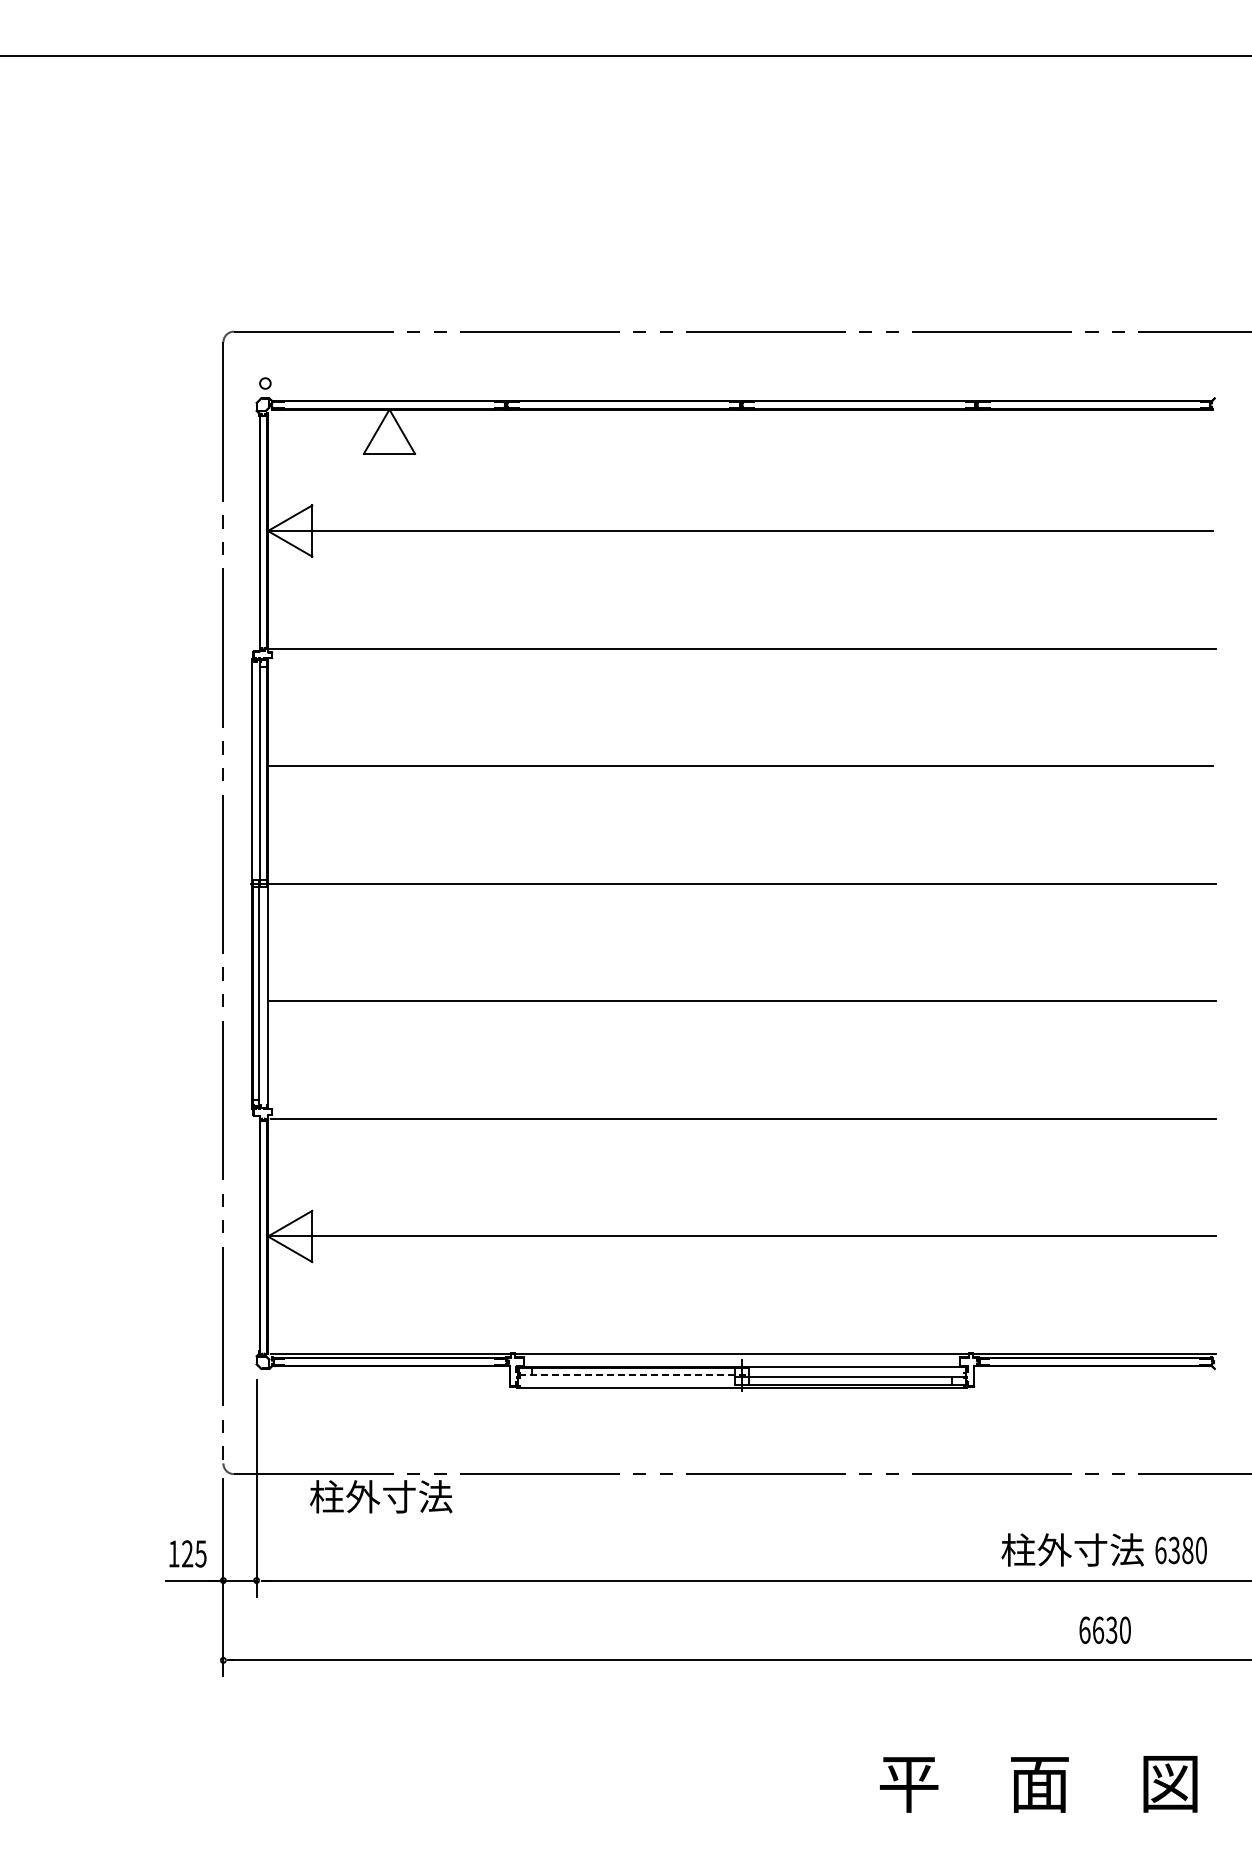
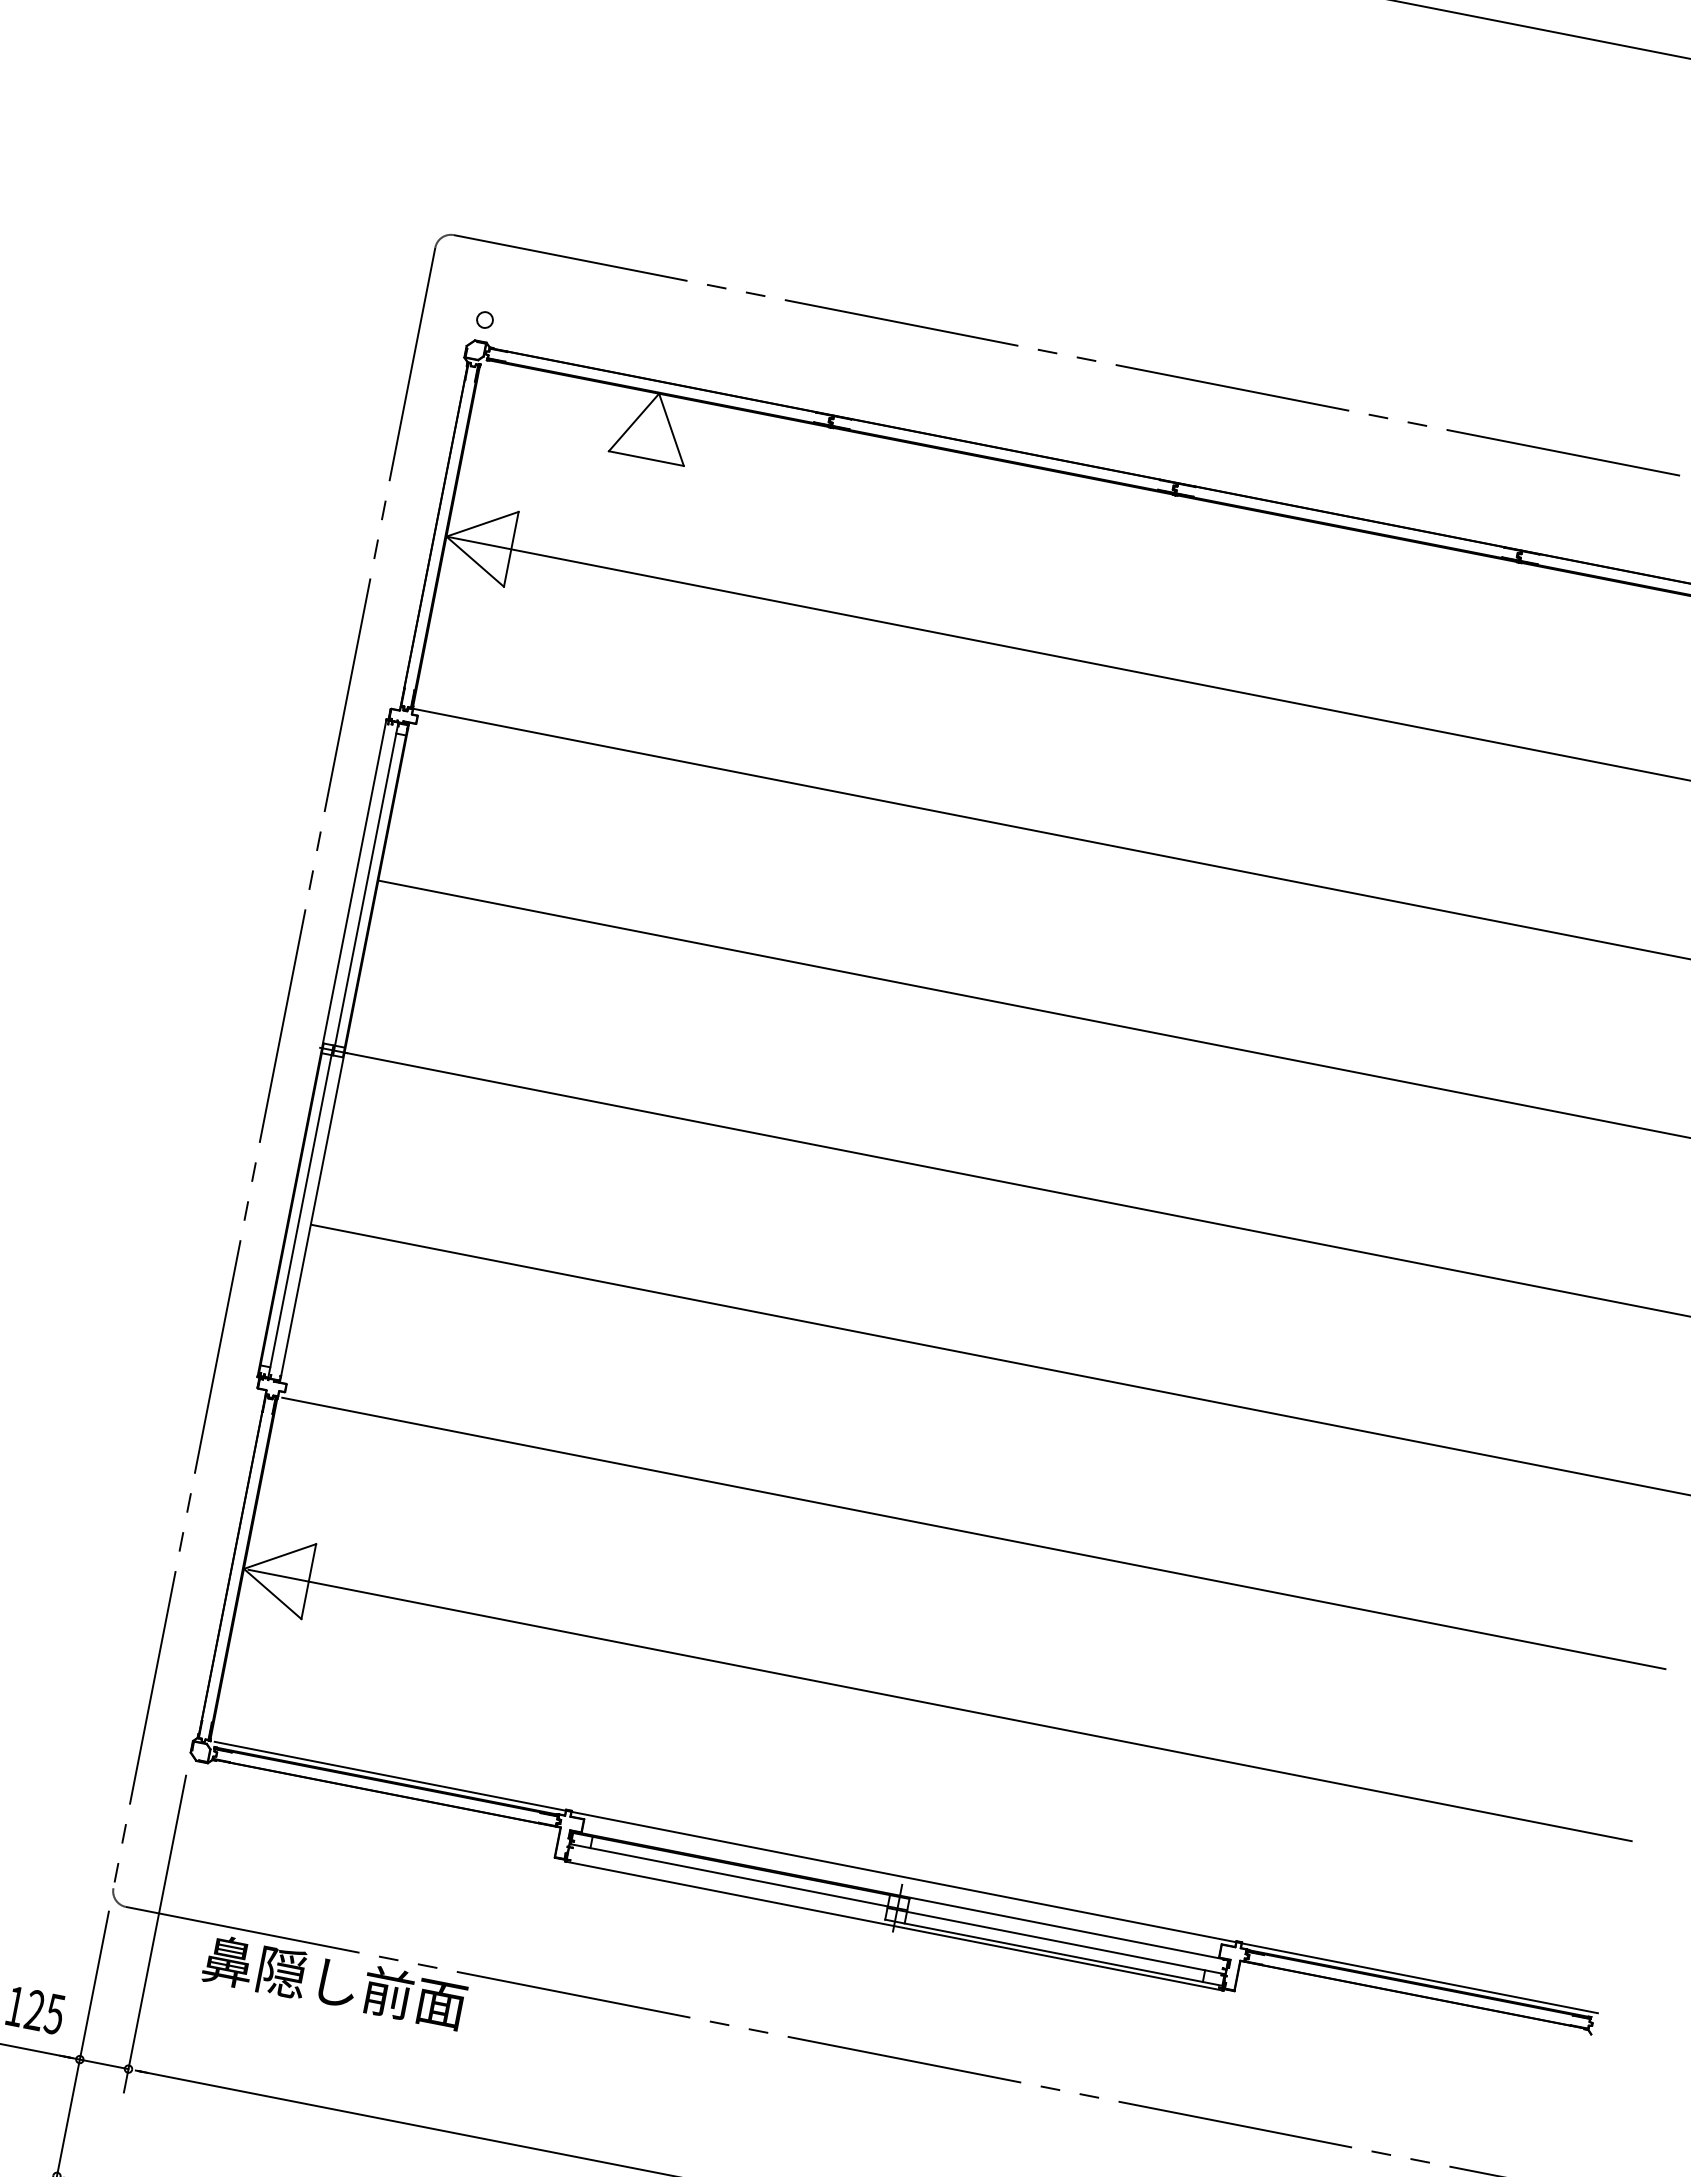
line: (633, 1375) -> (738, 1877), dashed -> solid
text: (380, 1496) -> (333, 1981), 柱外寸法 -> 鼻隠し前面

